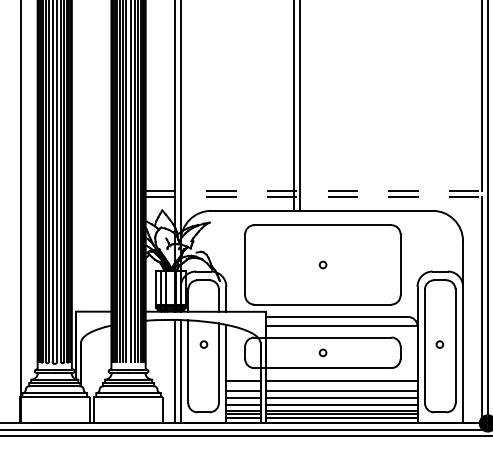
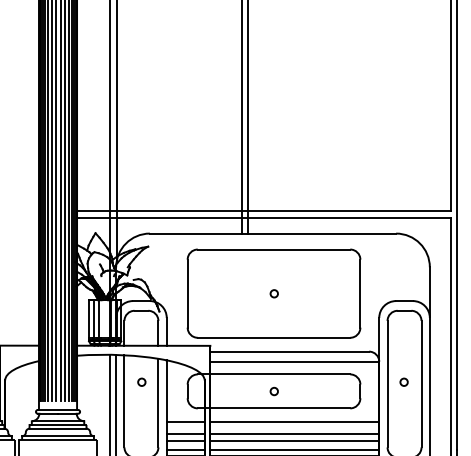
line: (314, 190) -> (264, 210), dashed -> solid
line: (314, 196) -> (264, 217), dashed -> solid

